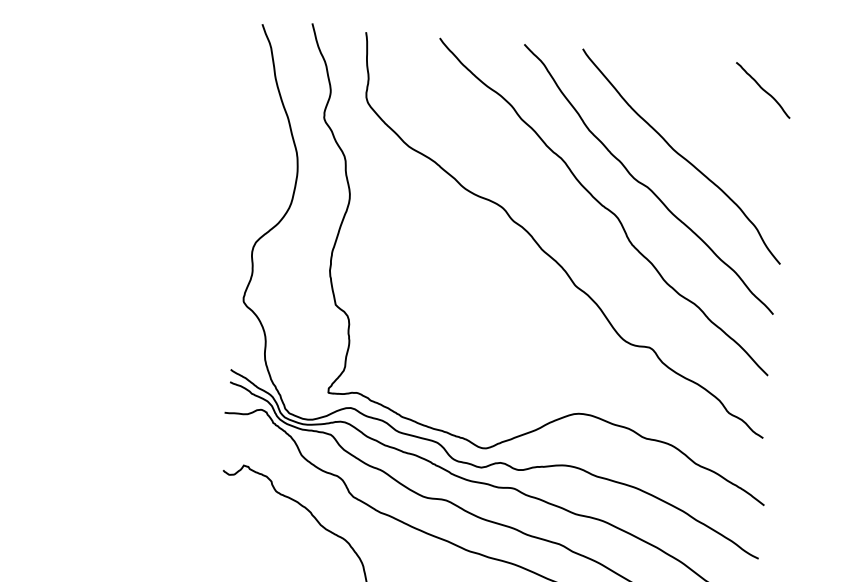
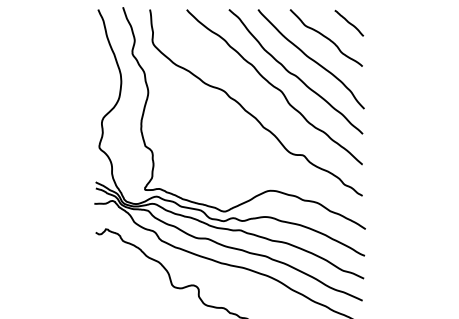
curve: (713, 115) -> (325, 37), added

